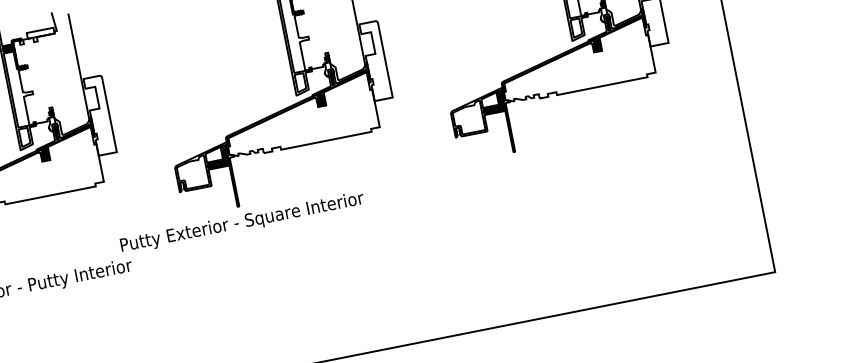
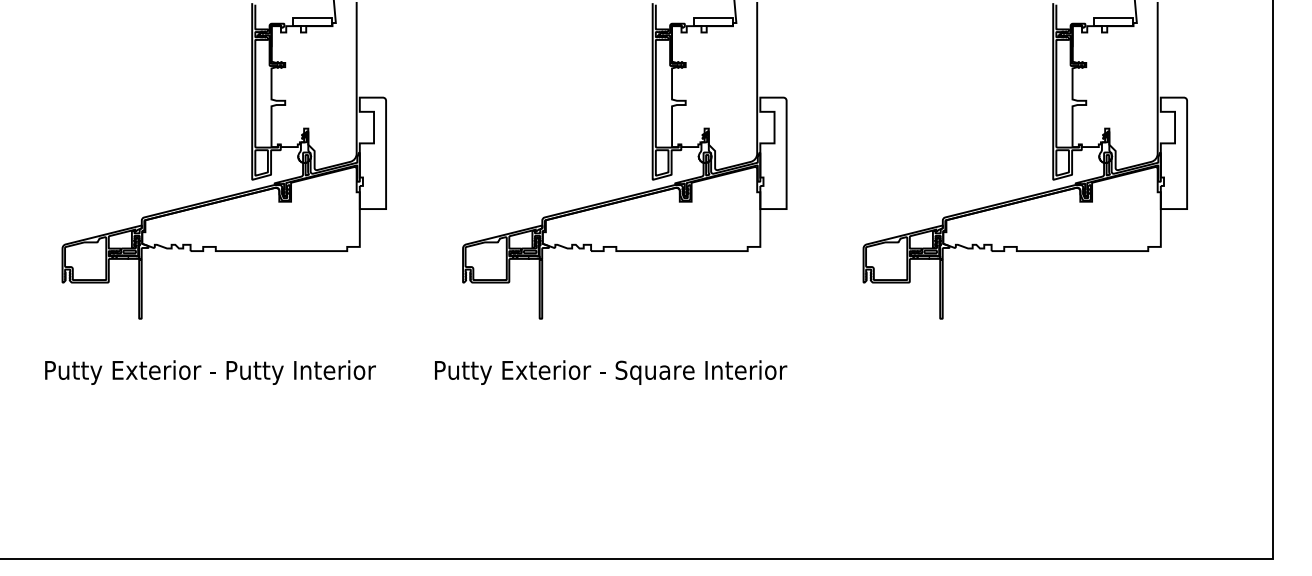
text: (242, 222) -> (611, 372), moved

